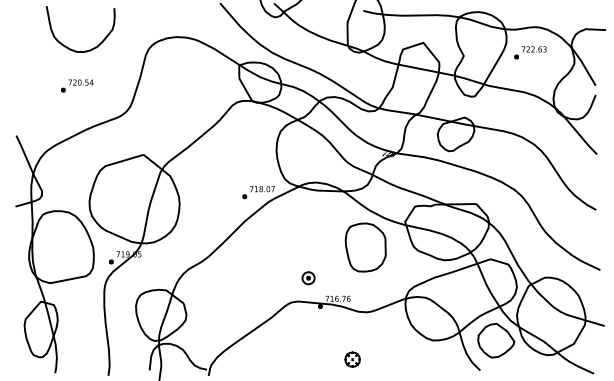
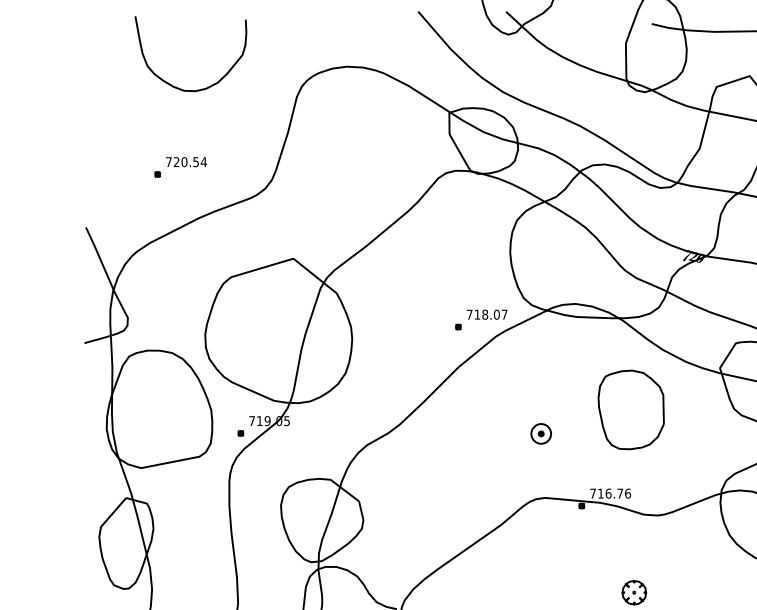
part: (77, 85) -> (180, 166), moved
part: (365, 247) -> (630, 409), moved
part: (308, 278) -> (541, 434), moved

